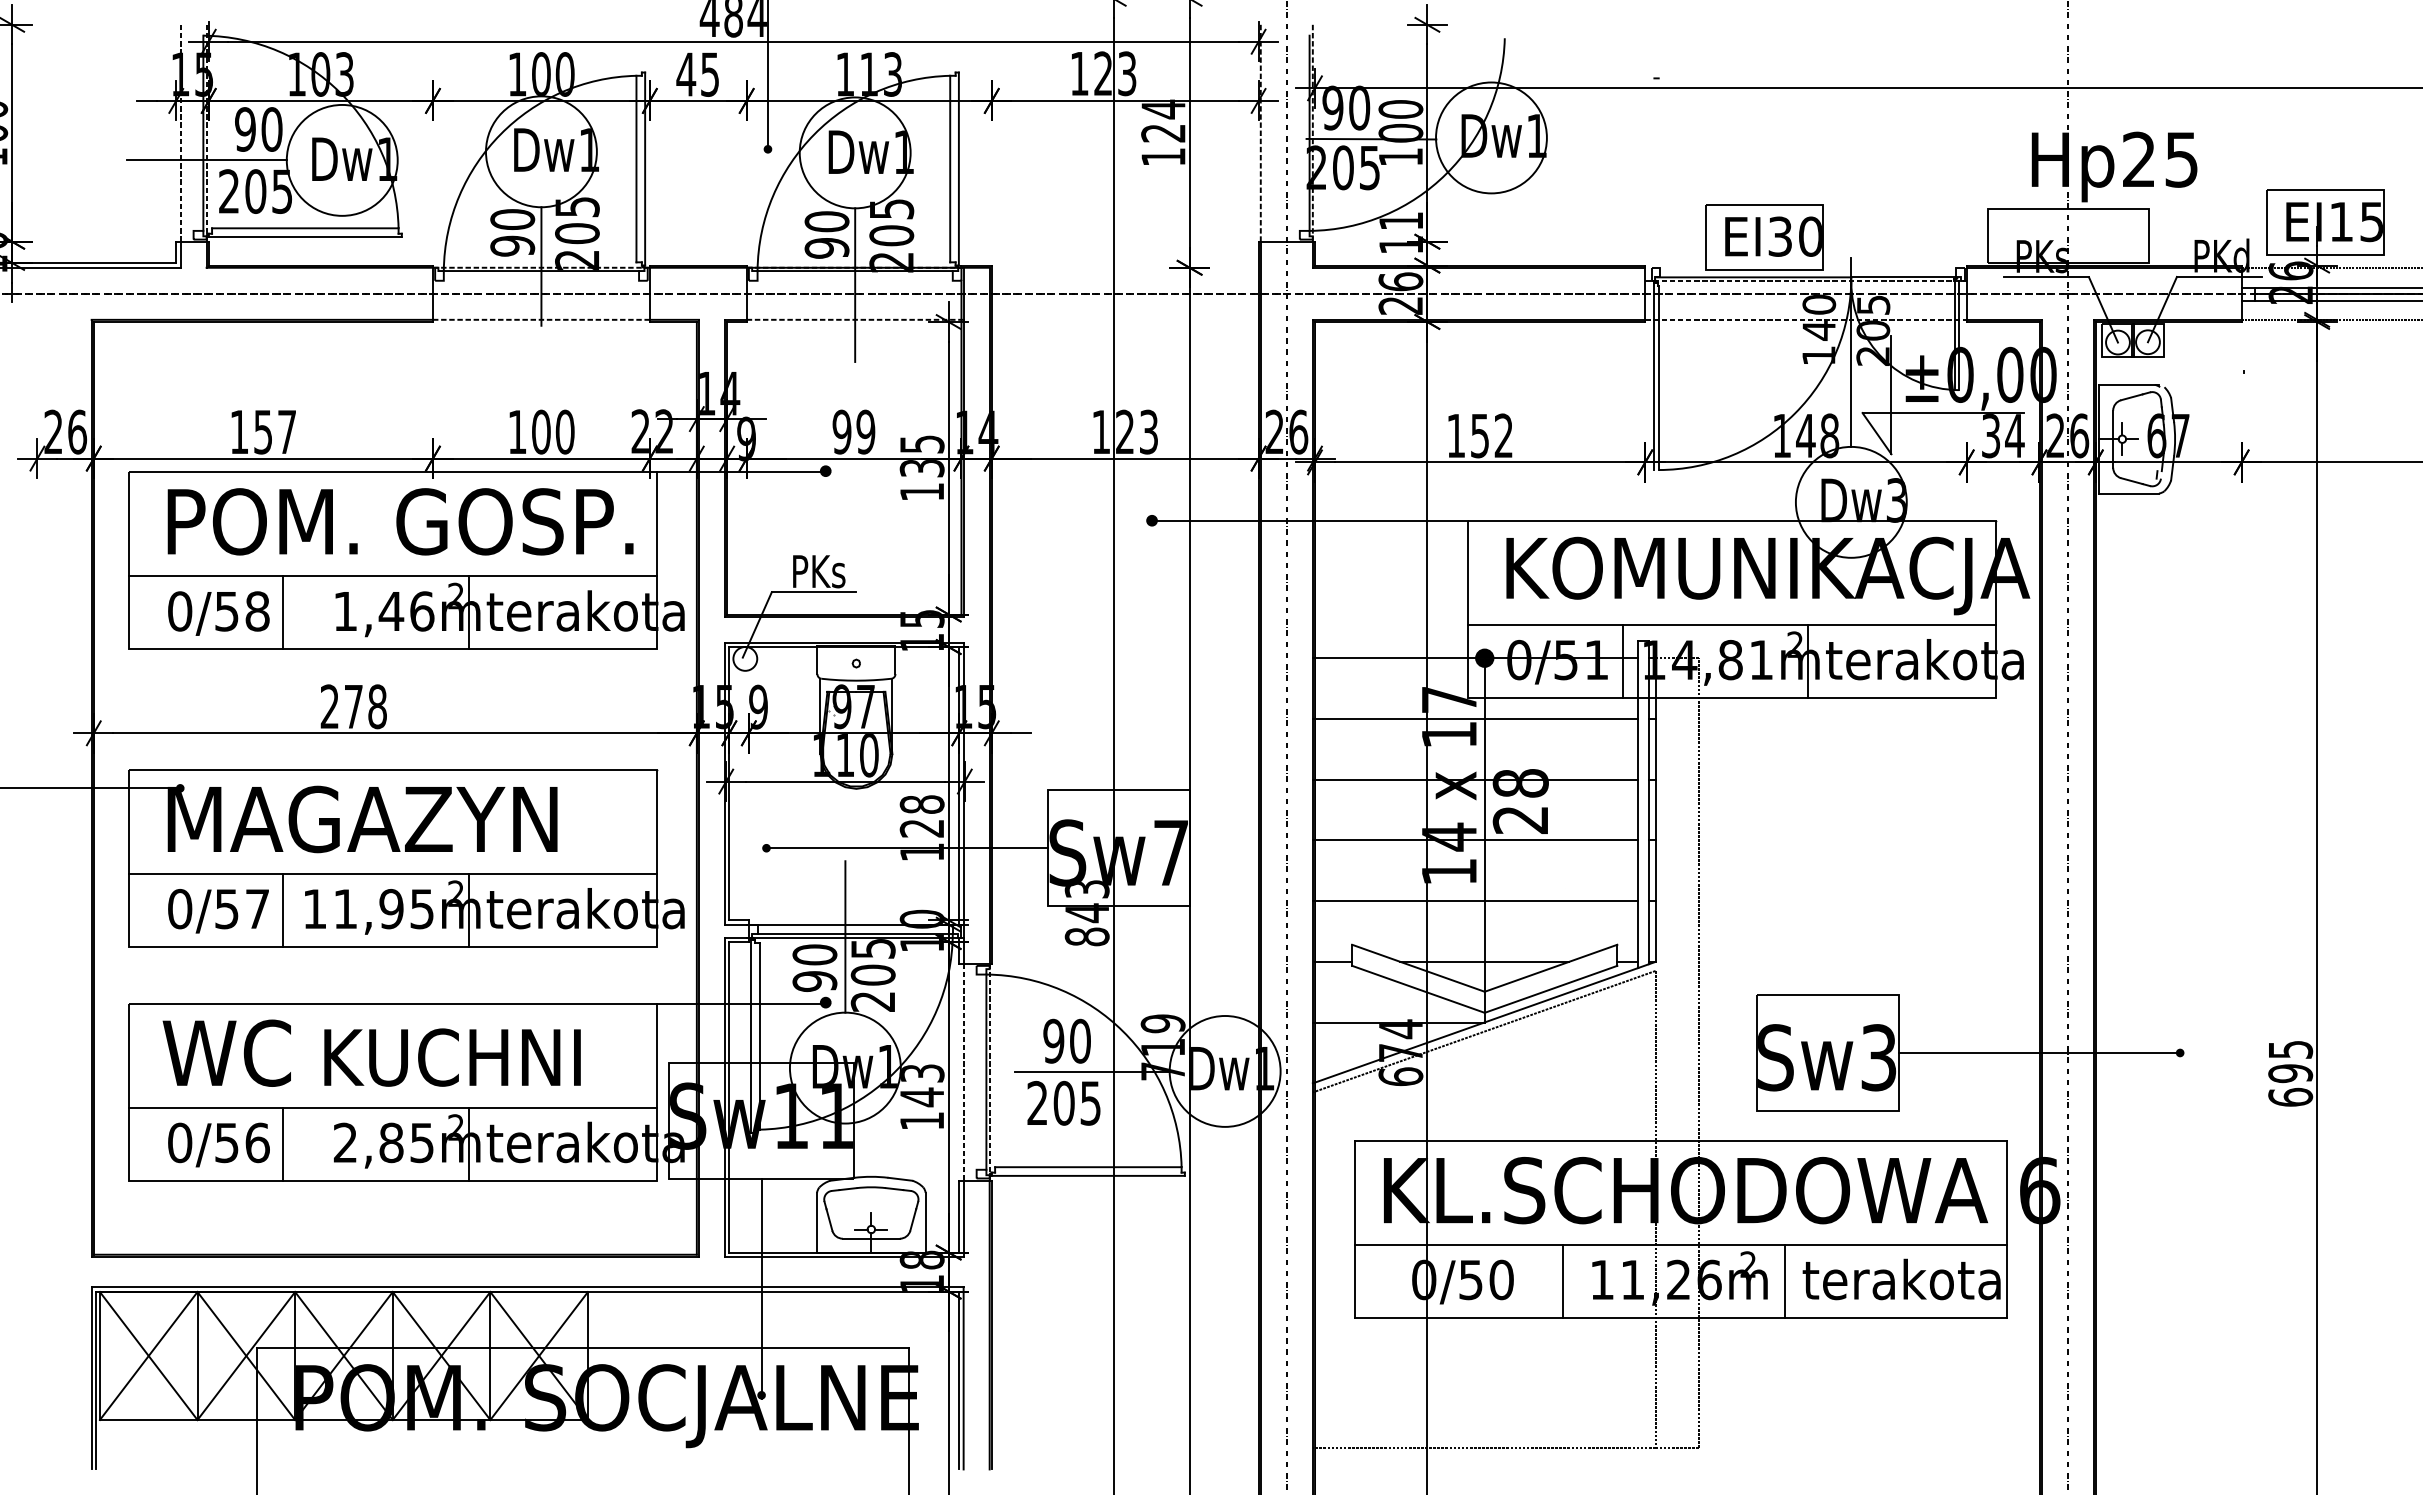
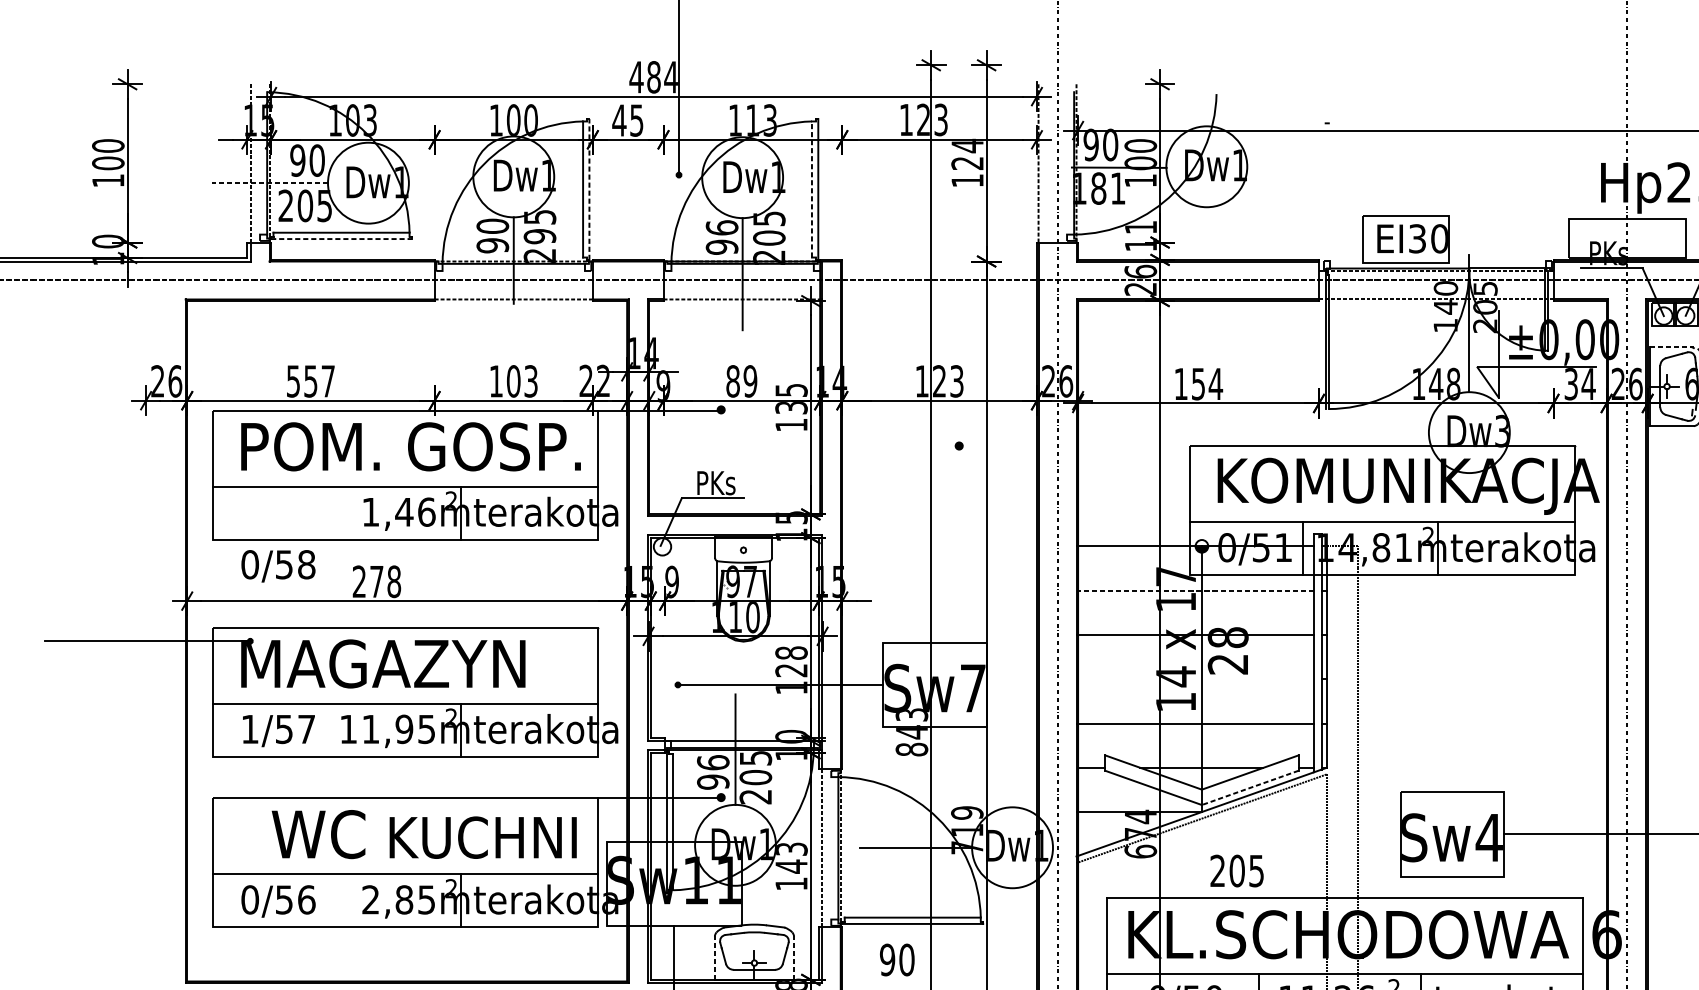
line: (207, 160) -> (270, 183), solid -> dashed
text: (1342, 167) -> (1098, 188), 205 -> 181
line: (950, 168) -> (812, 189), solid -> dashed
line: (645, 169) -> (589, 189), solid -> dashed
text: (826, 221) -> (721, 227), 90 -> 96
text: (577, 233) -> (540, 236), 205 -> 295
line: (305, 237) -> (341, 239), solid -> dashed
line: (2129, 384) -> (1672, 346), solid -> dashed
text: (564, 431) -> (530, 380), 100 -> 103
text: (841, 431) -> (732, 380), 99 -> 89
text: (239, 432) -> (293, 381), 157 -> 557
text: (1503, 435) -> (1215, 383), 152 -> 154
line: (1310, 520) -> (1074, 445), removed
line: (283, 612) -> (325, 512), removed
text: (218, 613) -> (278, 566), moved
fill: (1484, 653) -> (1201, 542), removed
line: (1475, 718) -> (1195, 590), solid -> dashed
line: (1475, 840) -> (1195, 679), removed
text: (180, 908) -> (250, 728), 0/57 -> 1/57
line: (283, 909) -> (325, 729), removed
text: (814, 954) -> (712, 762), 90 -> 96
line: (1550, 989) -> (1249, 788), solid -> dashed
text: (1066, 1040) -> (896, 959), moved
text: (371, 1052) -> (424, 833), moved
text: (1878, 1057) -> (1489, 837), Sw3 -> Sw4
text: (1063, 1103) -> (1236, 871), moved
line: (283, 1143) -> (325, 900), removed
line: (817, 1222) -> (715, 957), solid -> dashed
line: (925, 1222) -> (793, 957), solid -> dashed

